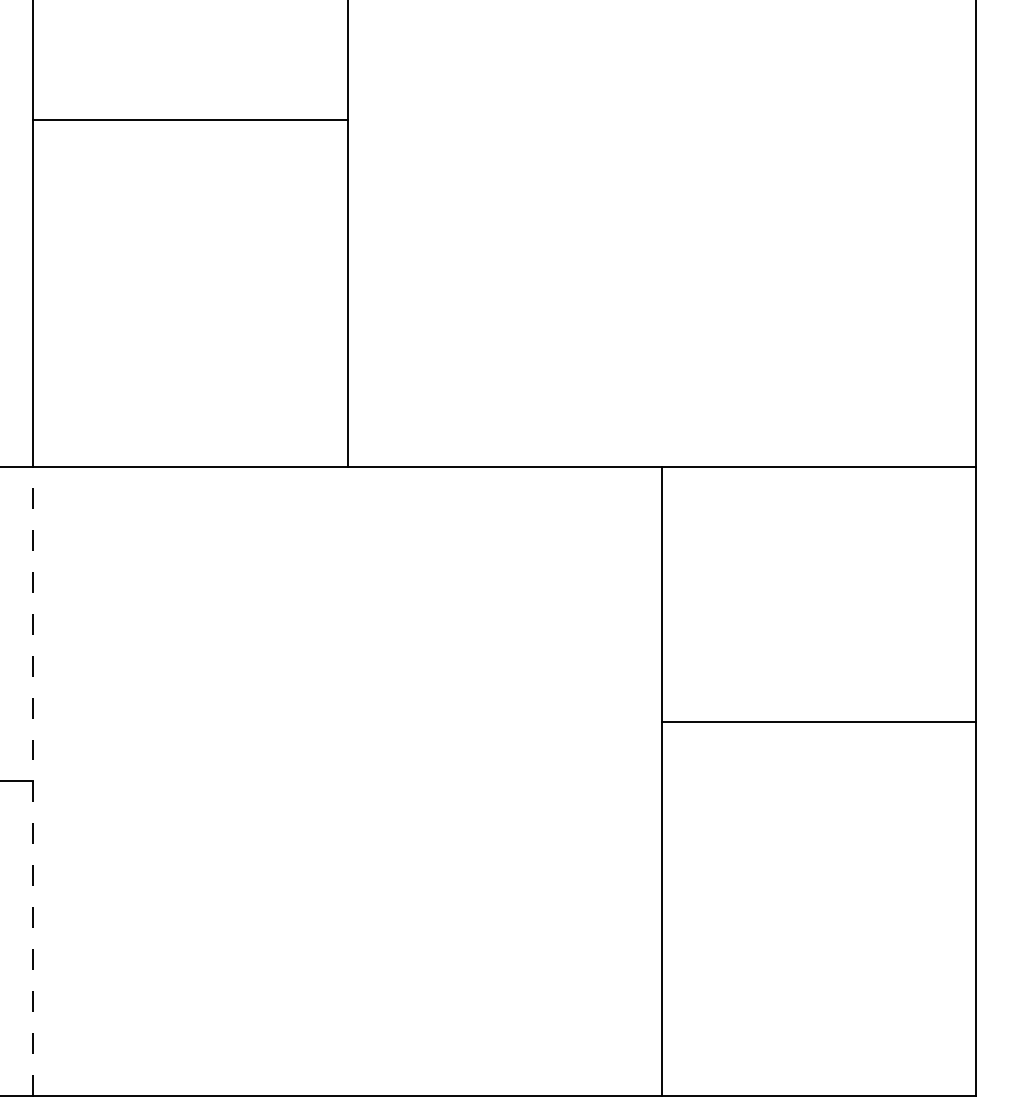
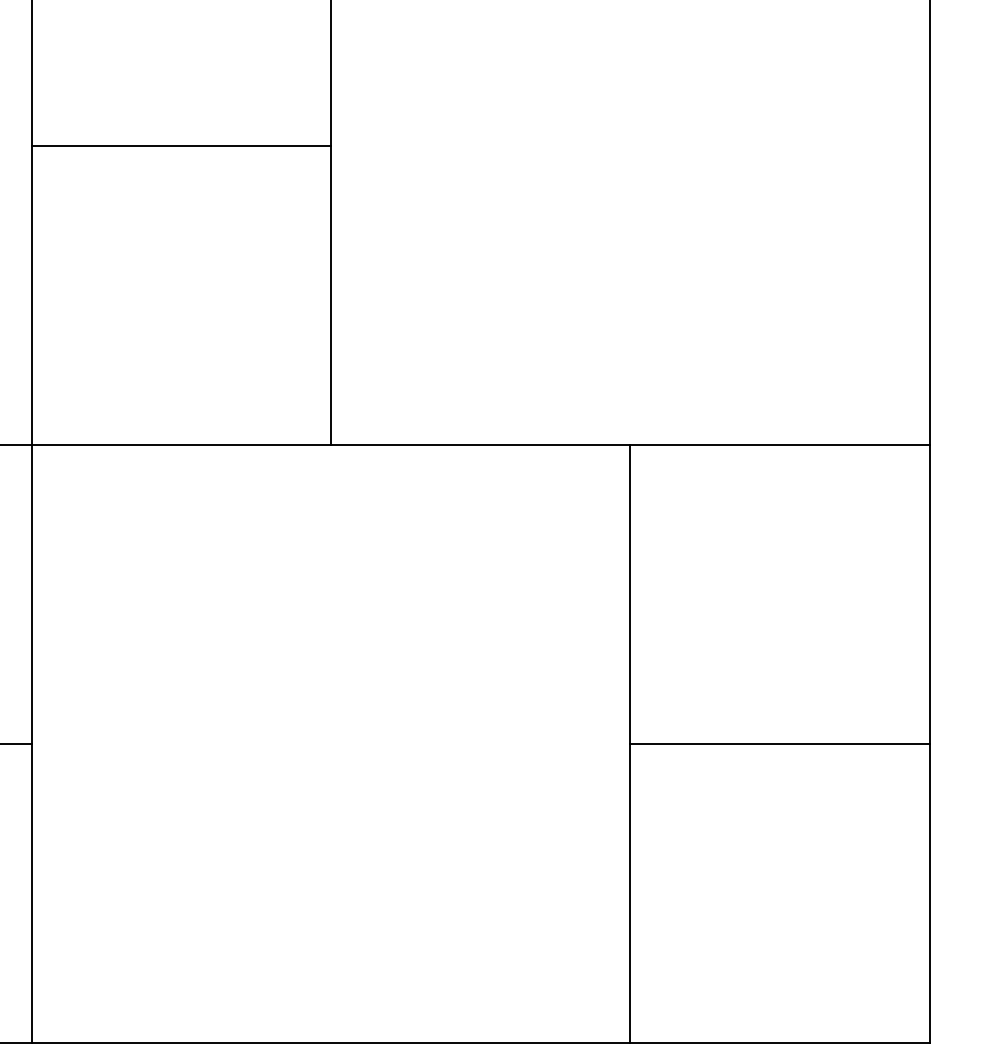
line: (190, 120) -> (181, 145), moved
line: (818, 721) -> (779, 744), moved
line: (32, 780) -> (31, 743), dashed -> solid

